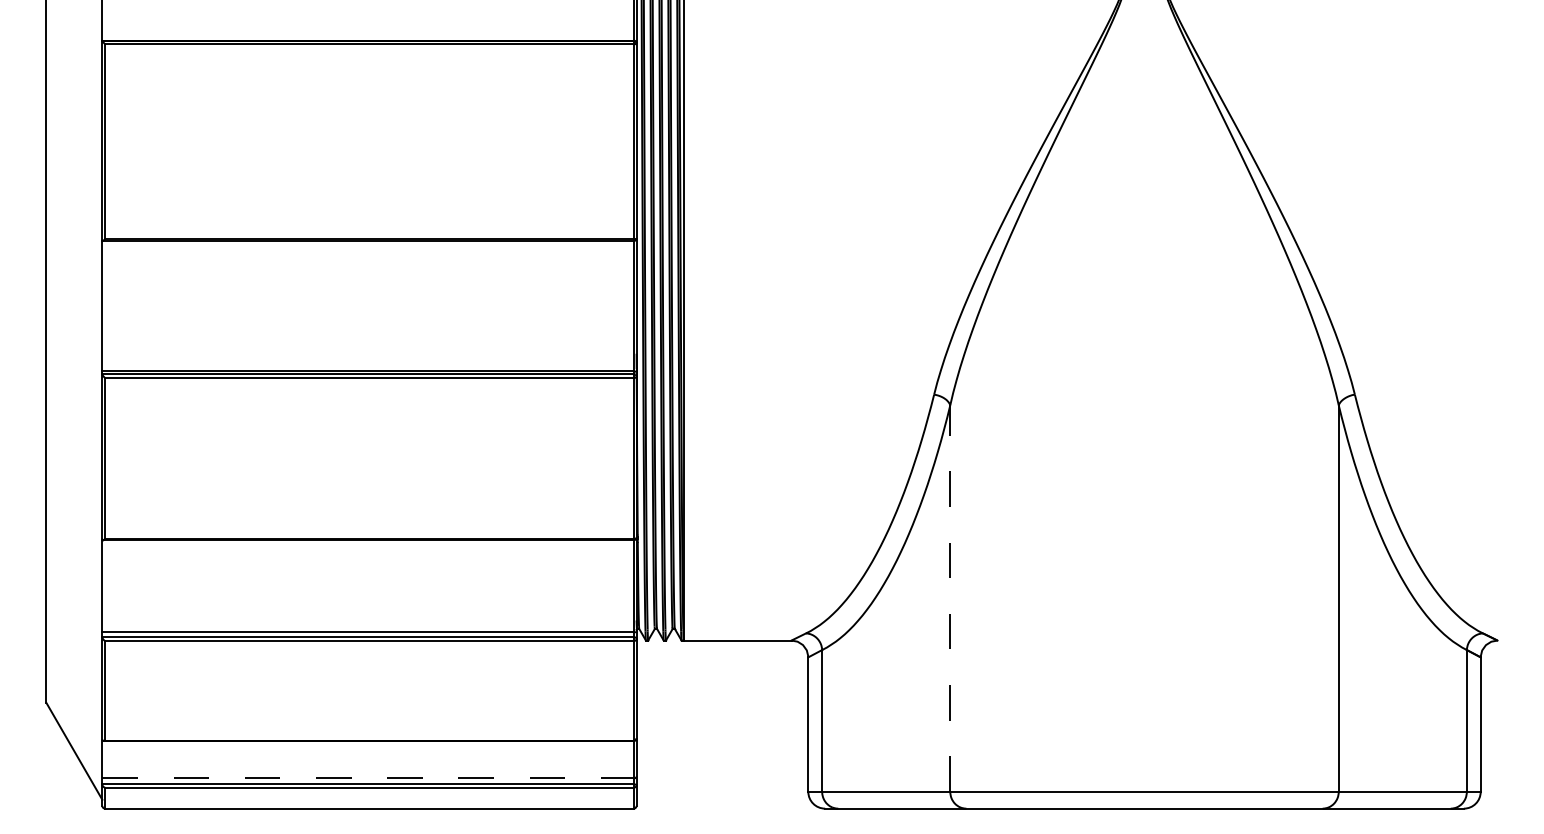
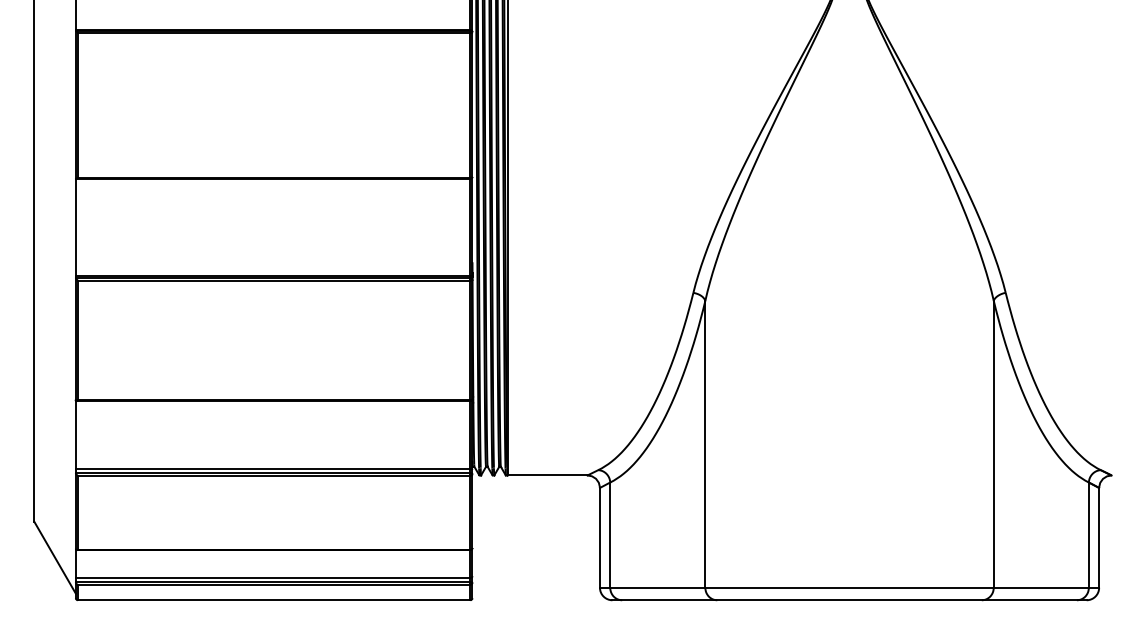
line: (950, 597) -> (705, 443), dashed -> solid
line: (368, 777) -> (273, 577), dashed -> solid

